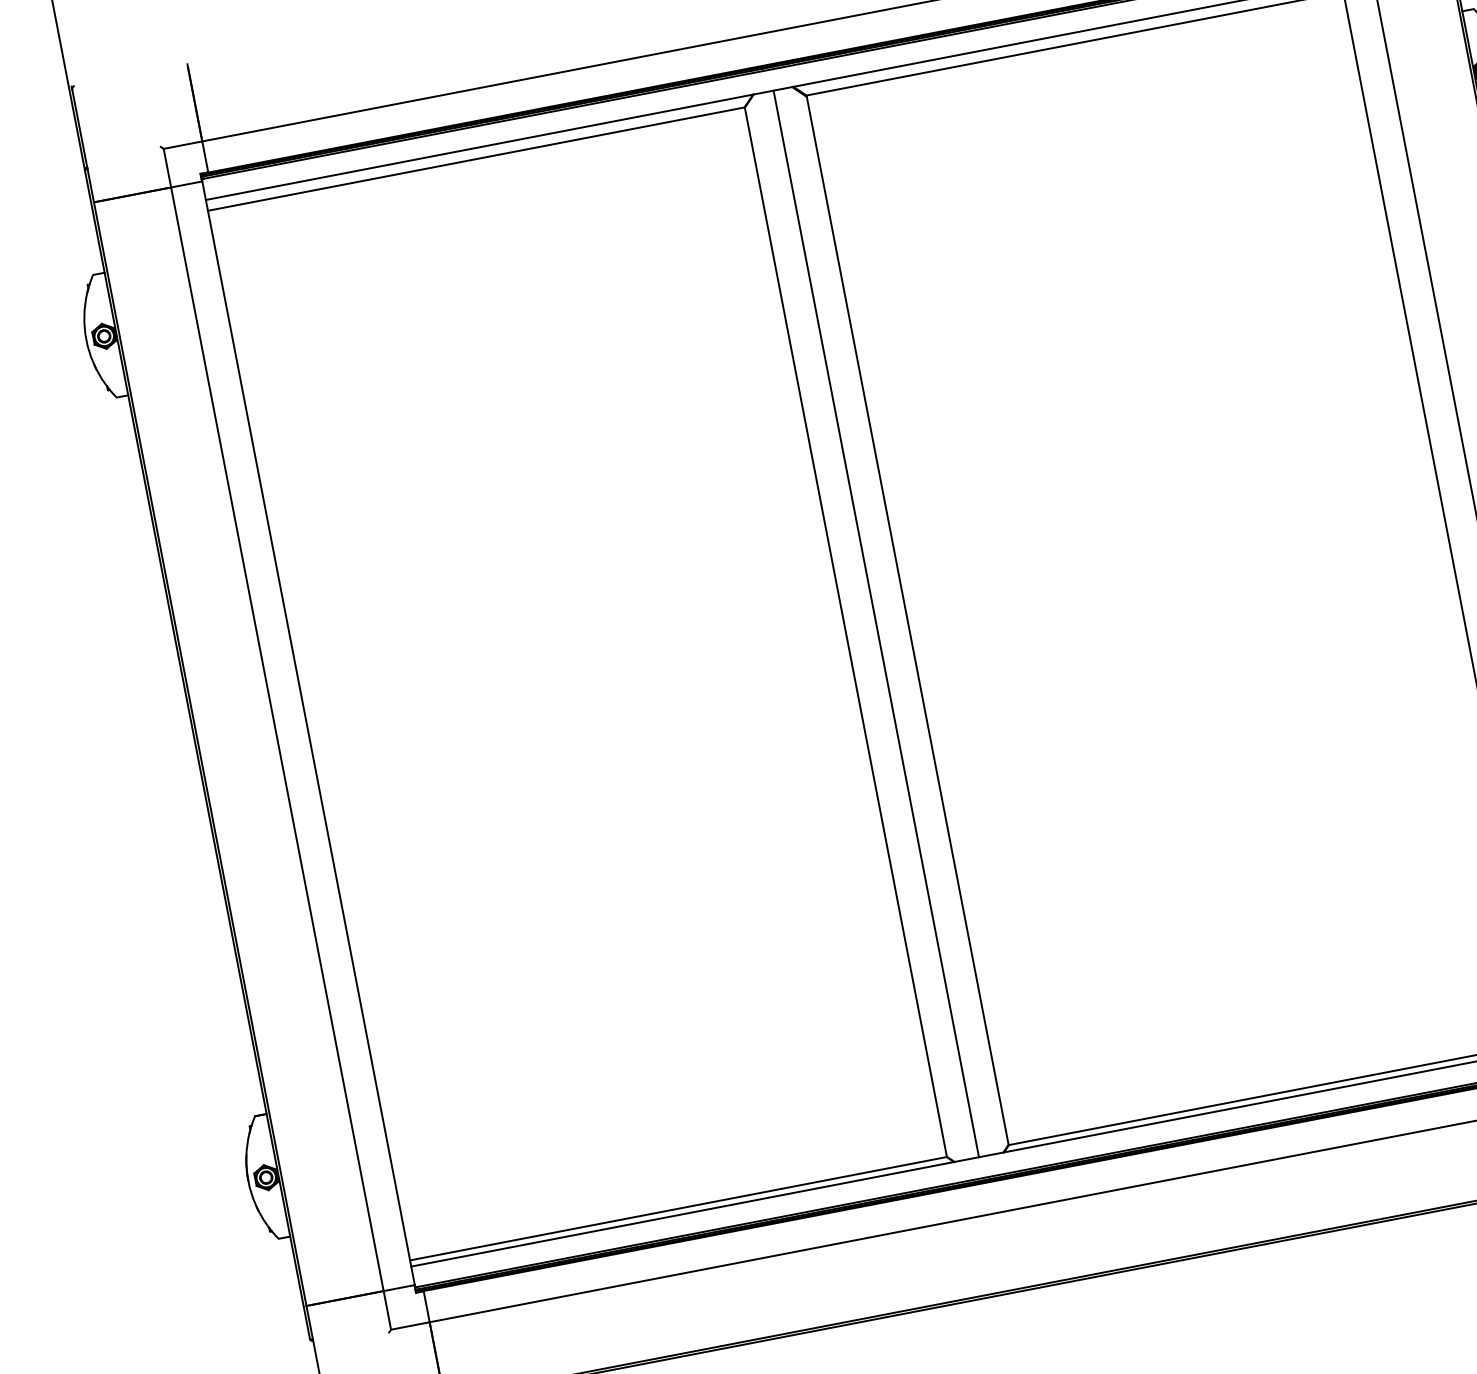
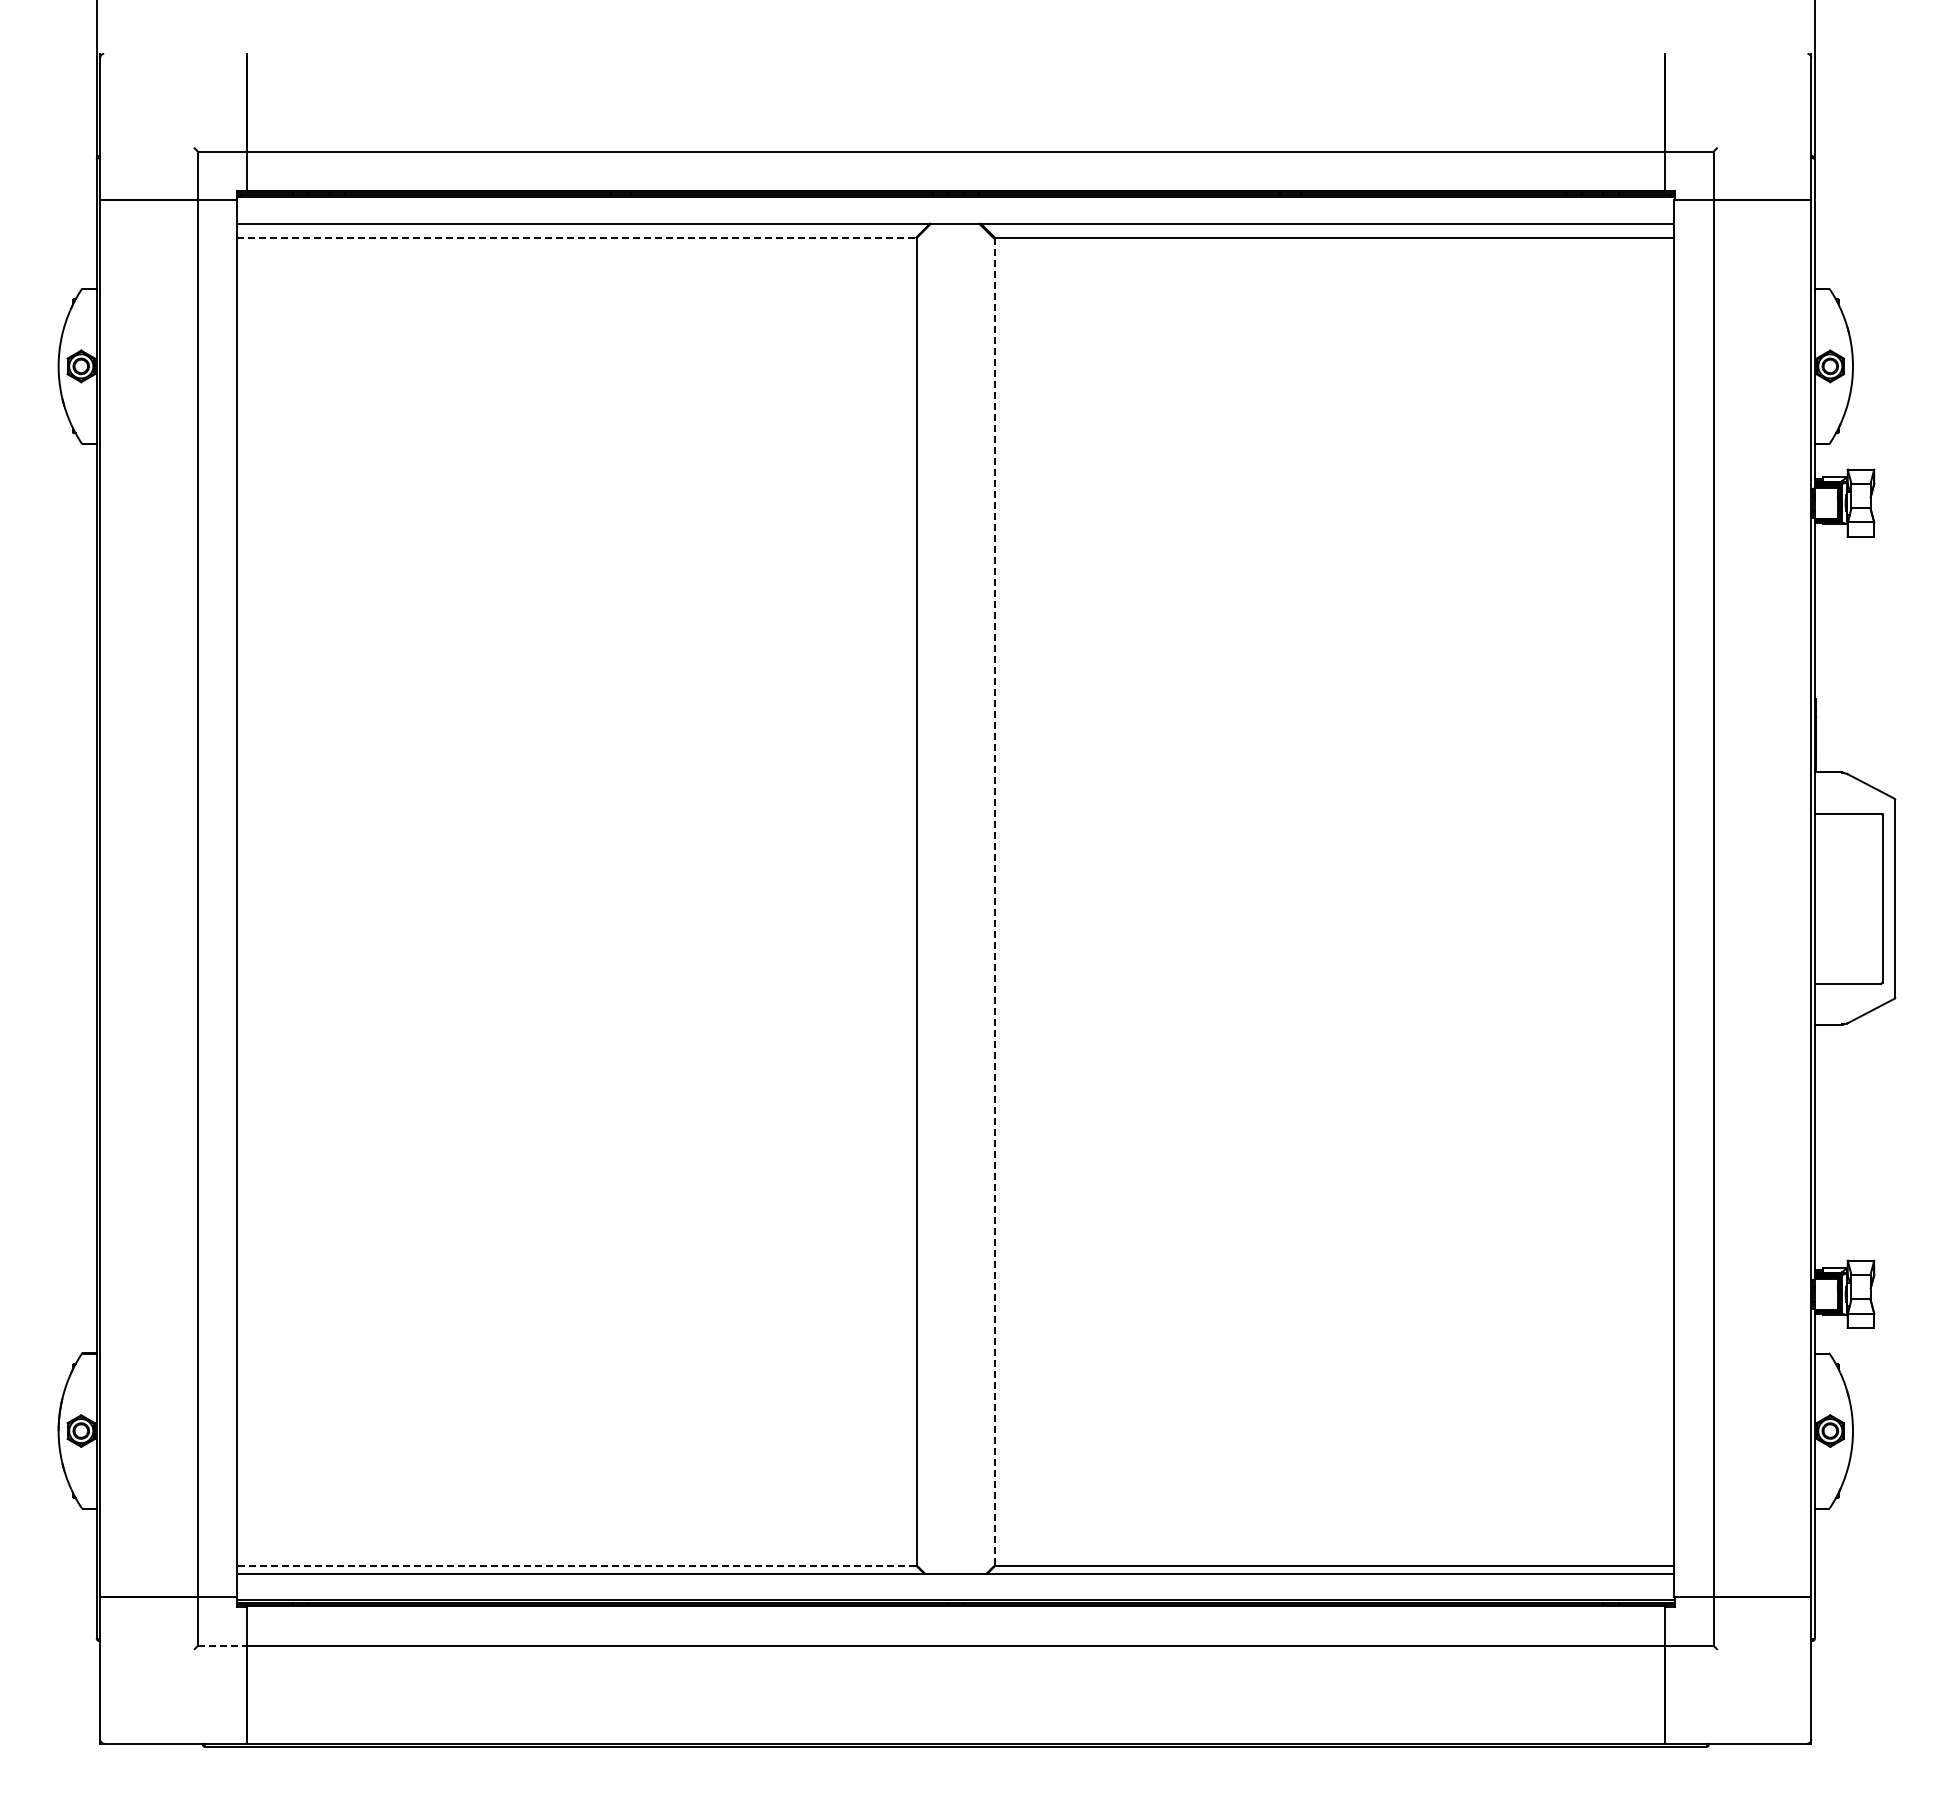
line: (476, 159) -> (577, 237), solid -> dashed
line: (907, 620) -> (994, 901), solid -> dashed
line: (876, 623) -> (955, 898), removed
line: (678, 1208) -> (576, 1565), solid -> dashed
line: (410, 1325) -> (222, 1645), solid -> dashed

